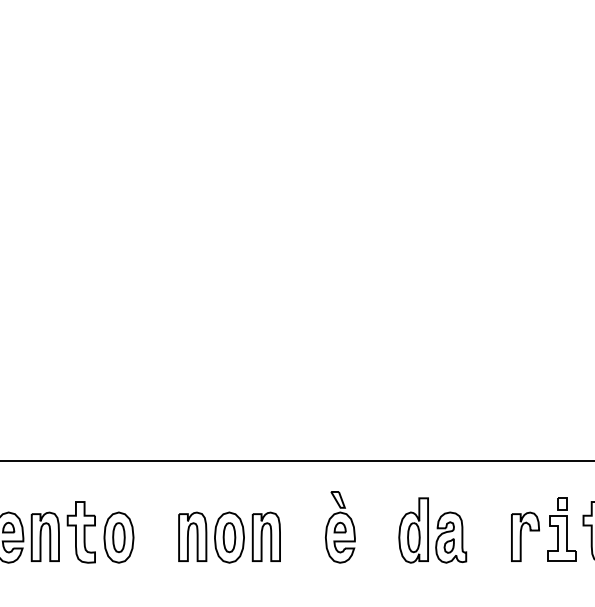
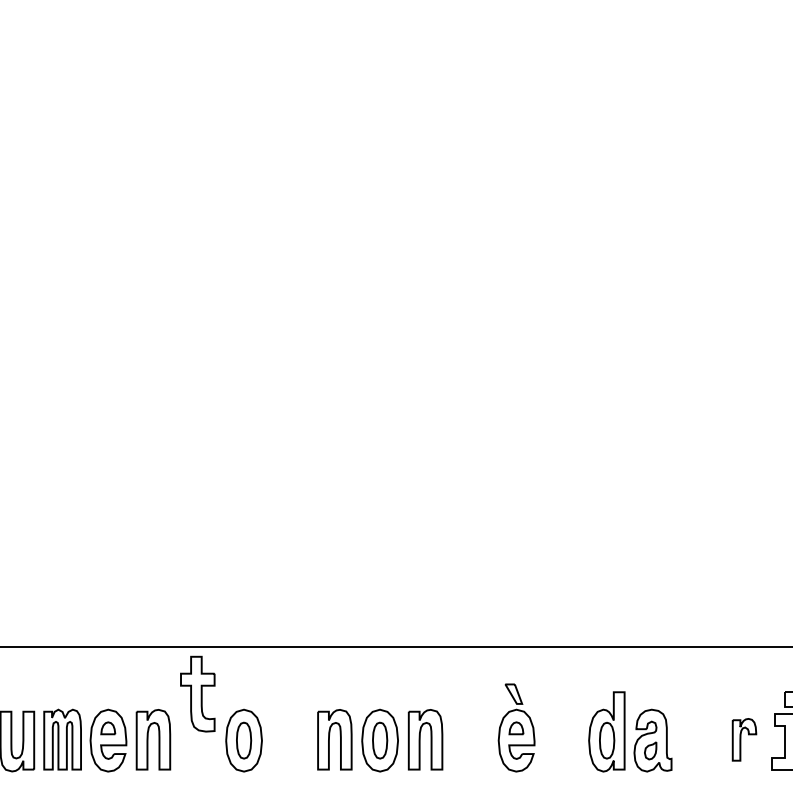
part: (81, 531) -> (197, 693), moved
part: (525, 536) -> (744, 739), size x0.7

